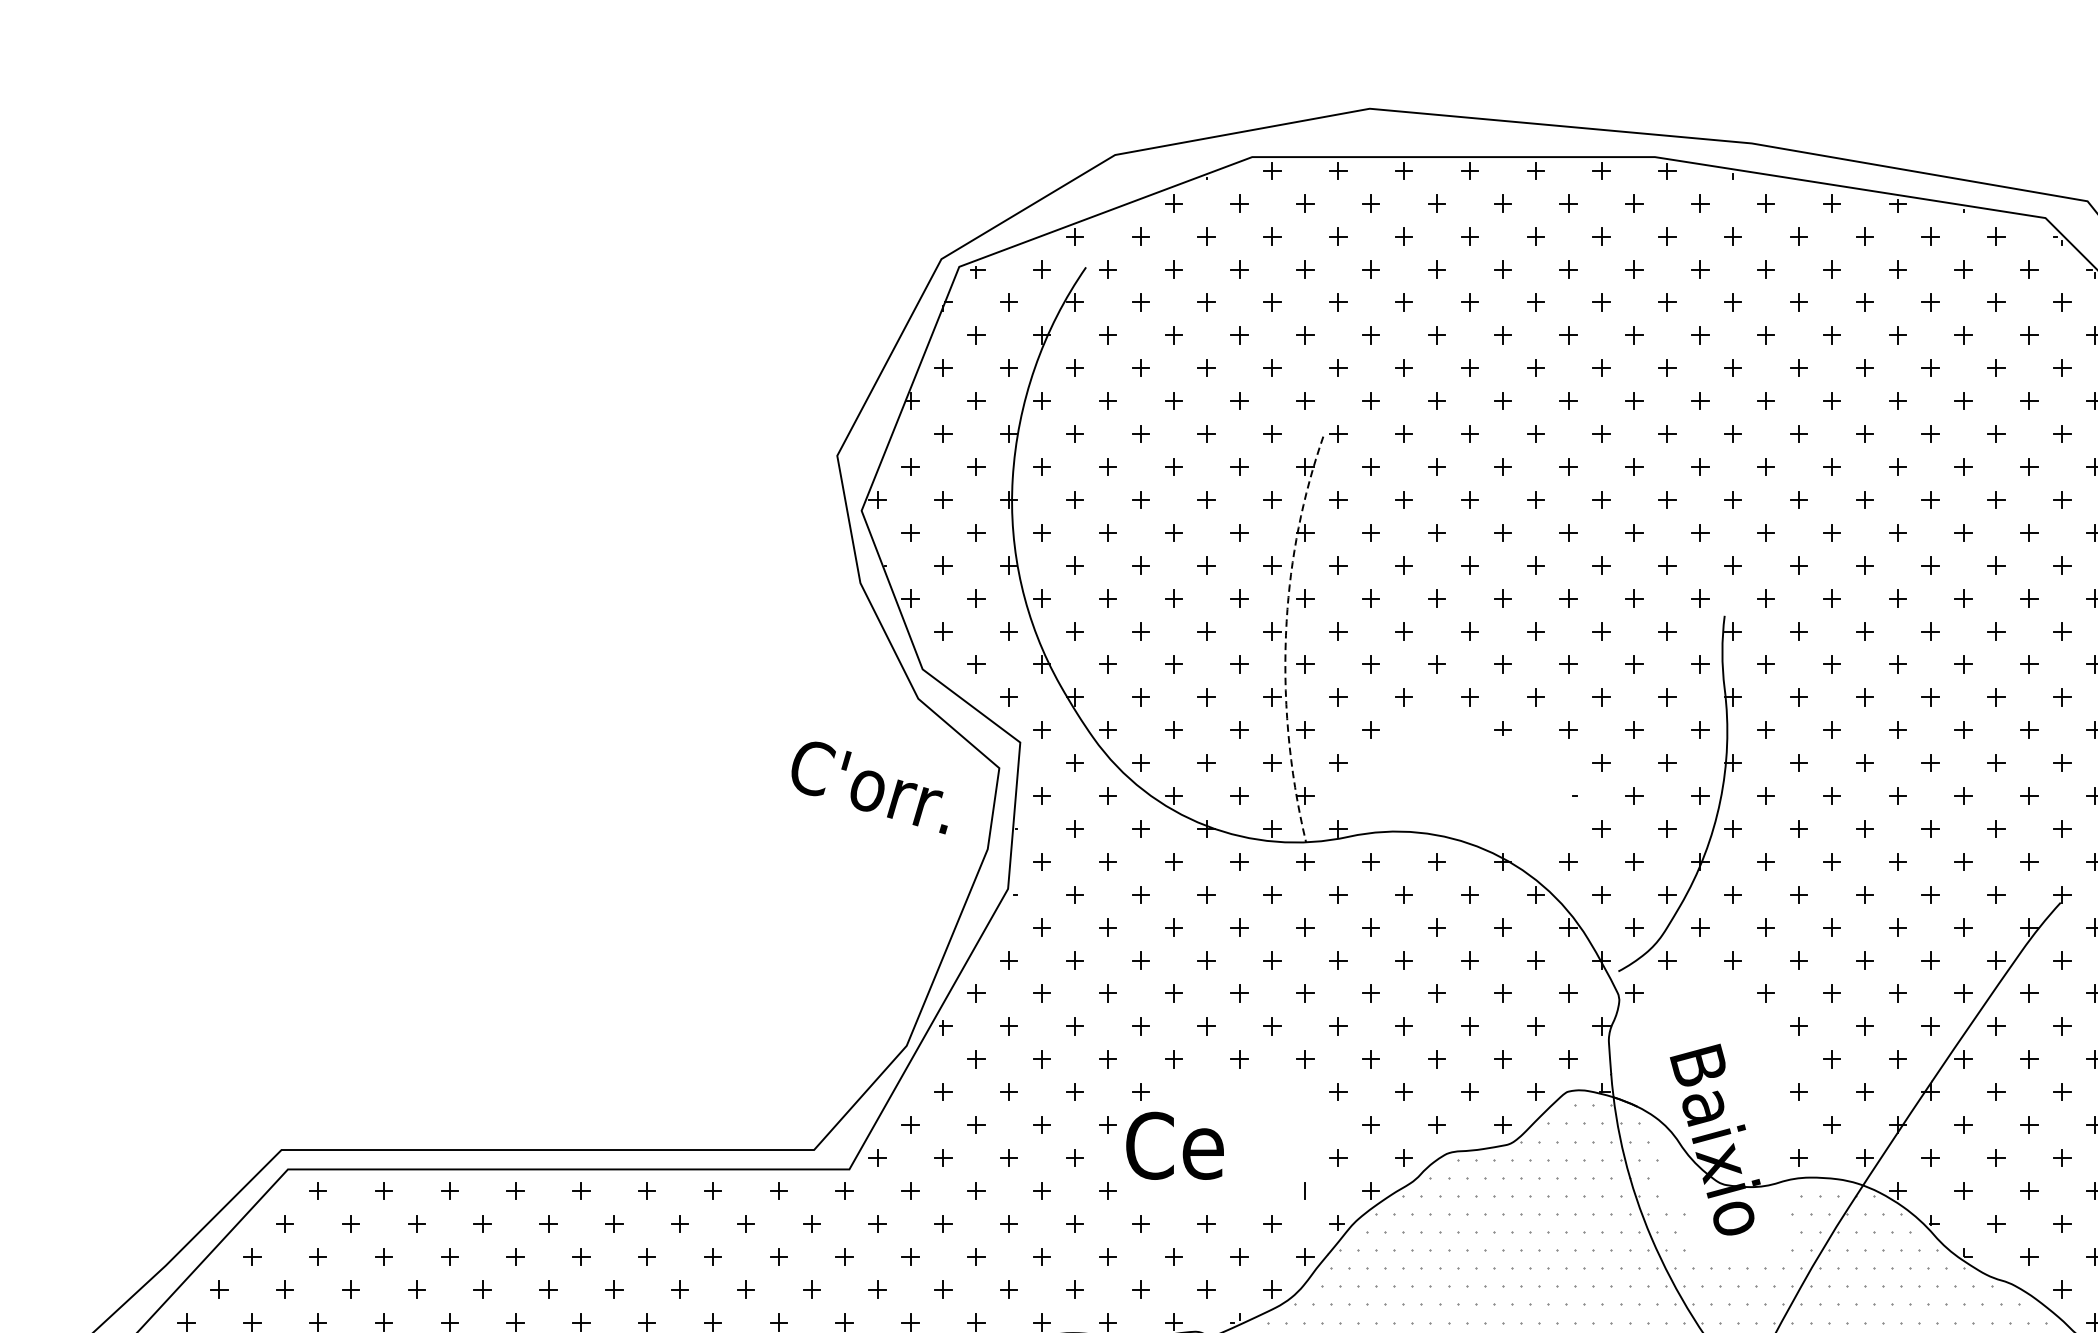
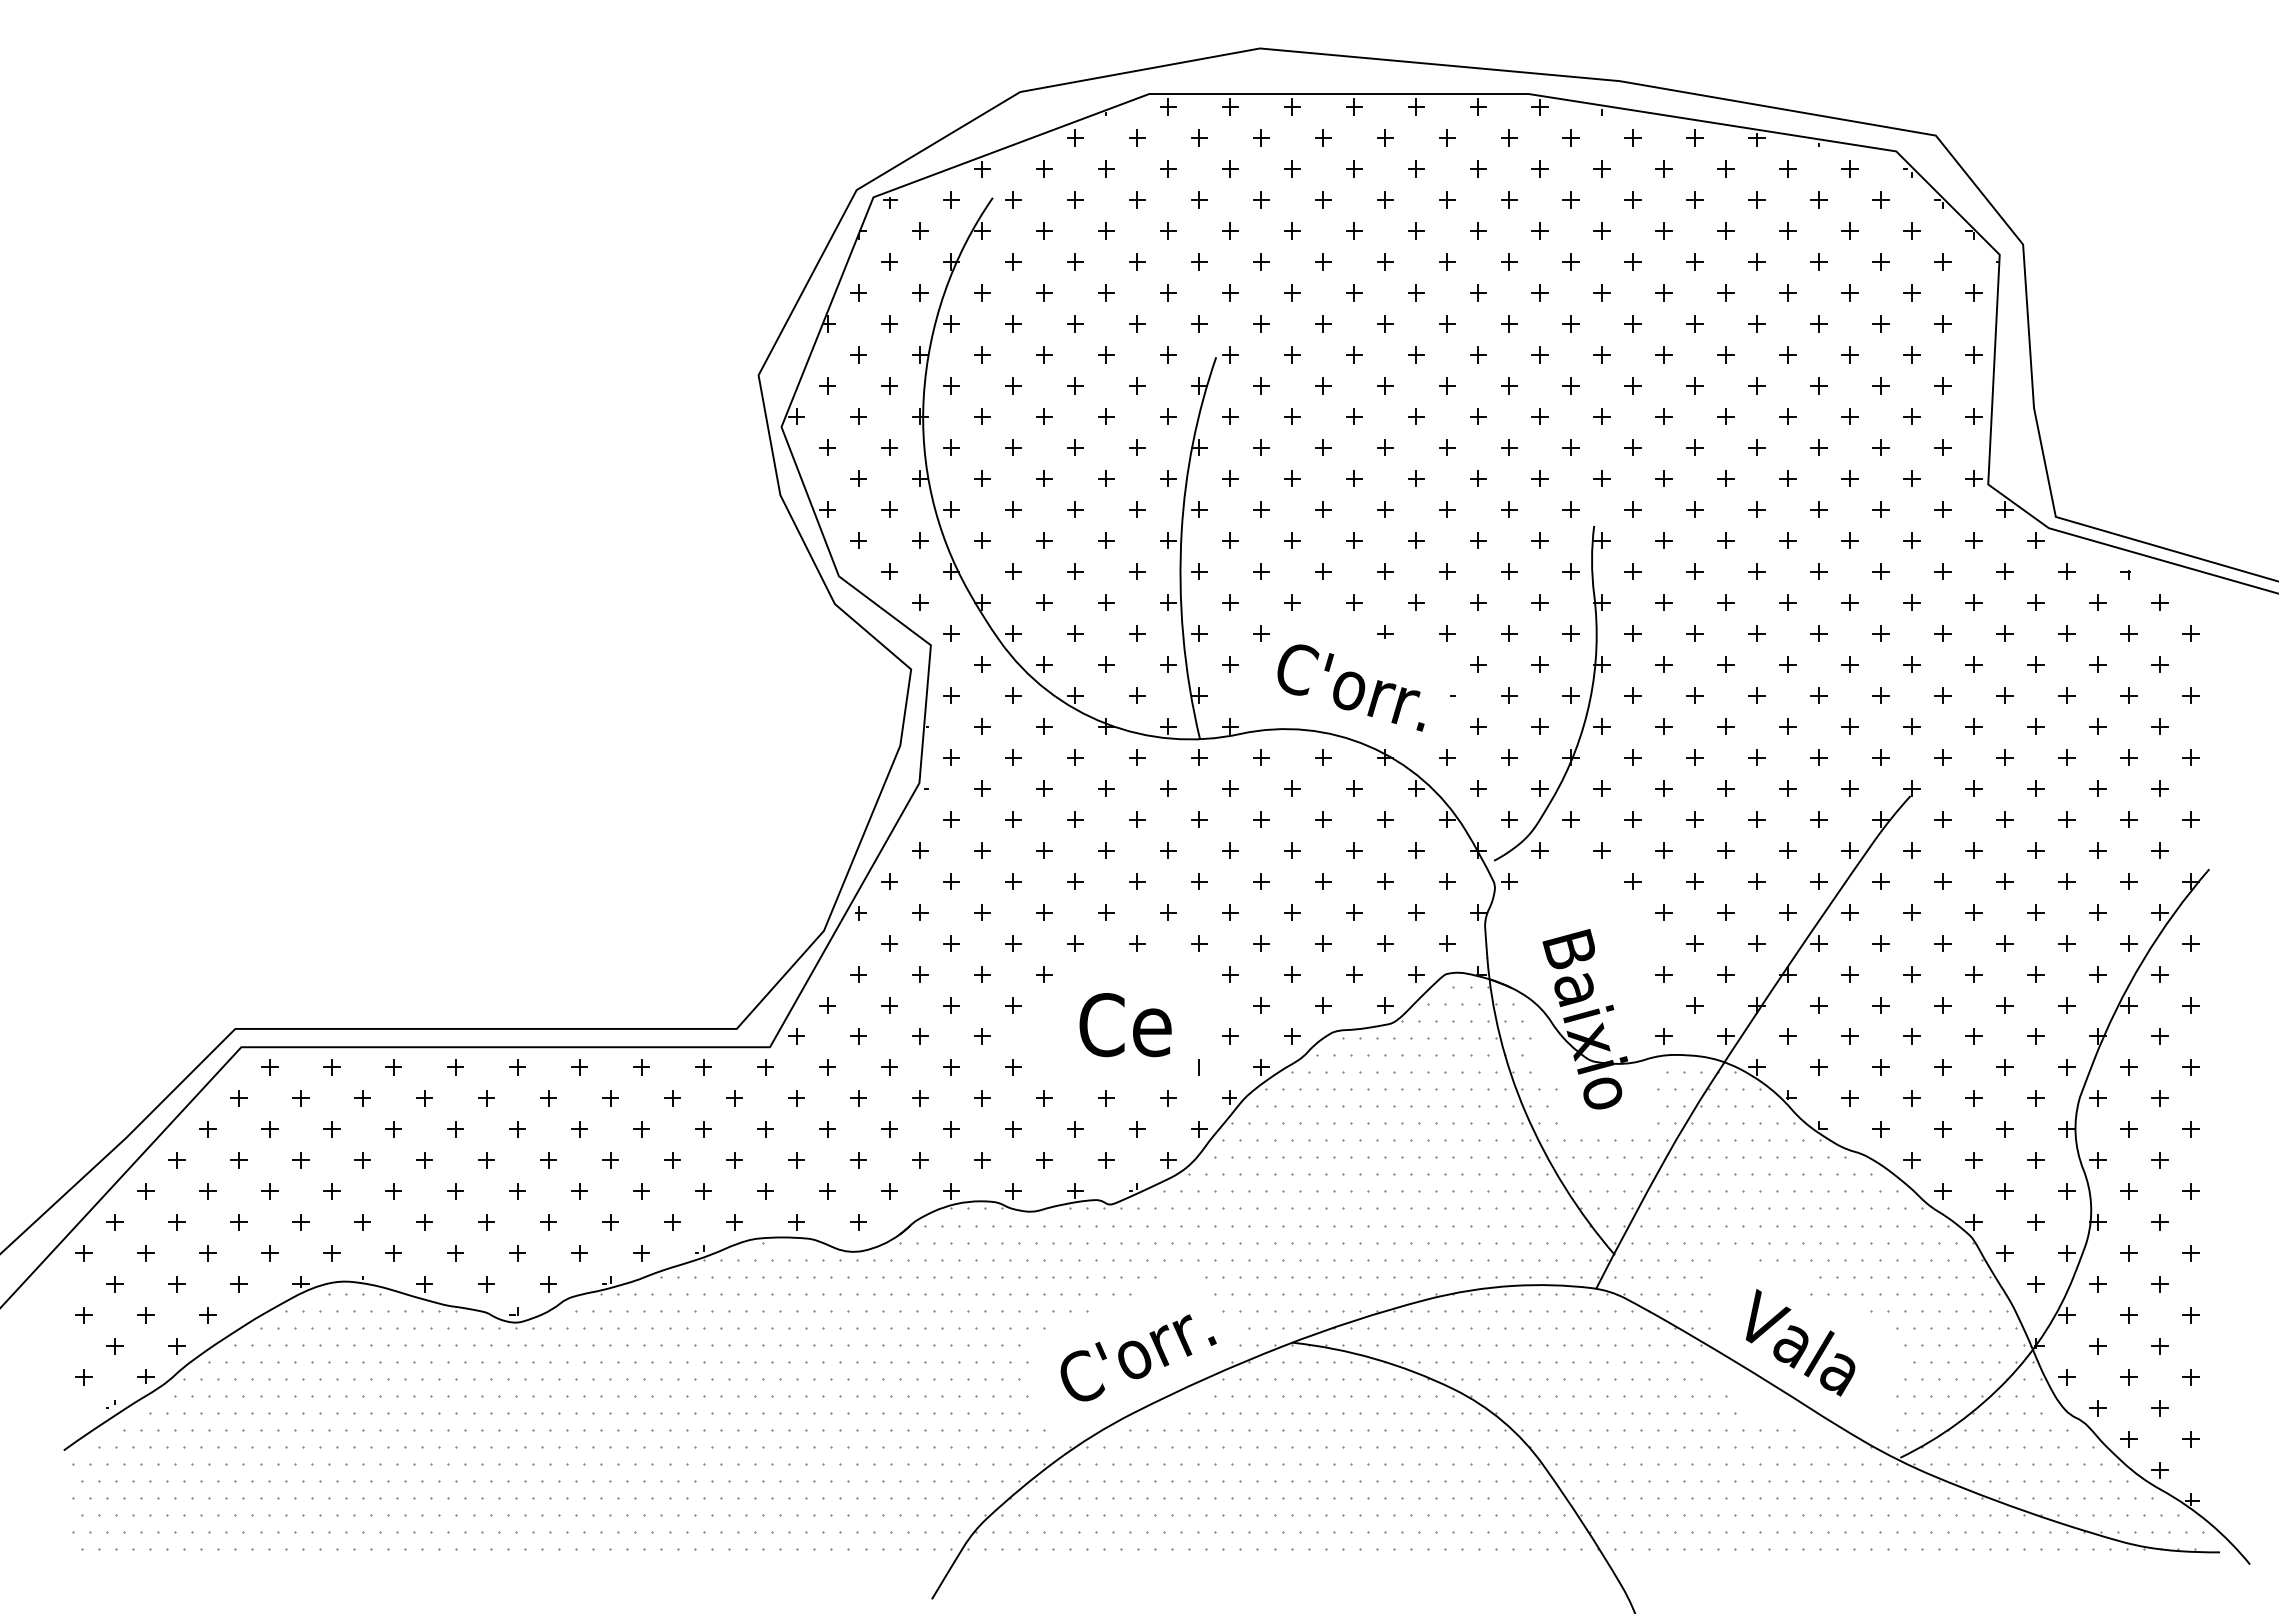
line: (1286, 637) -> (1181, 546), dashed -> solid
text: (869, 787) -> (1350, 687), moved
text: (1174, 1146) -> (1125, 1025), moved

